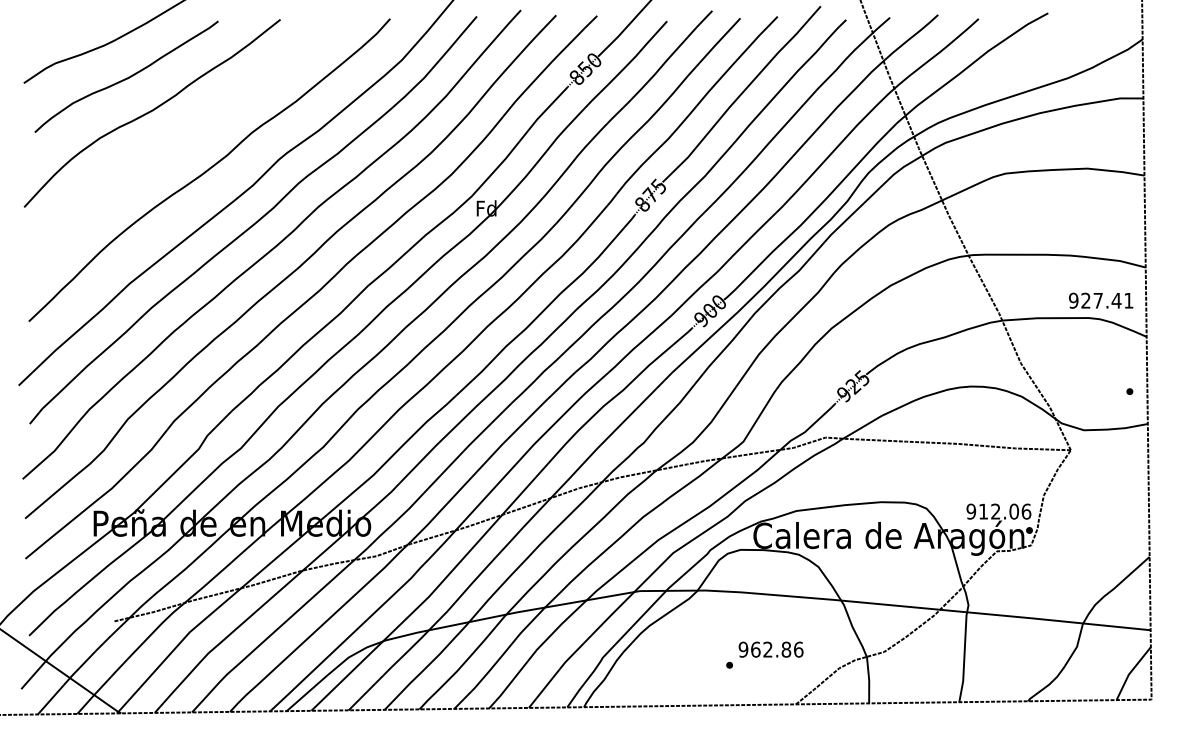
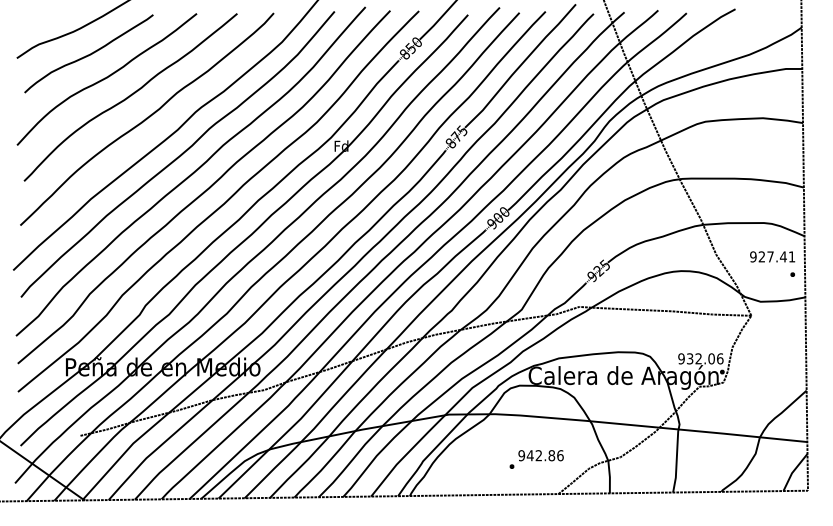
curve: (185, 137) -> (130, 96), added
text: (1100, 300) -> (772, 256), moved
text: (984, 511) -> (690, 358), 912.06 -> 932.06
text: (754, 649) -> (529, 455), 962.86 -> 942.86

